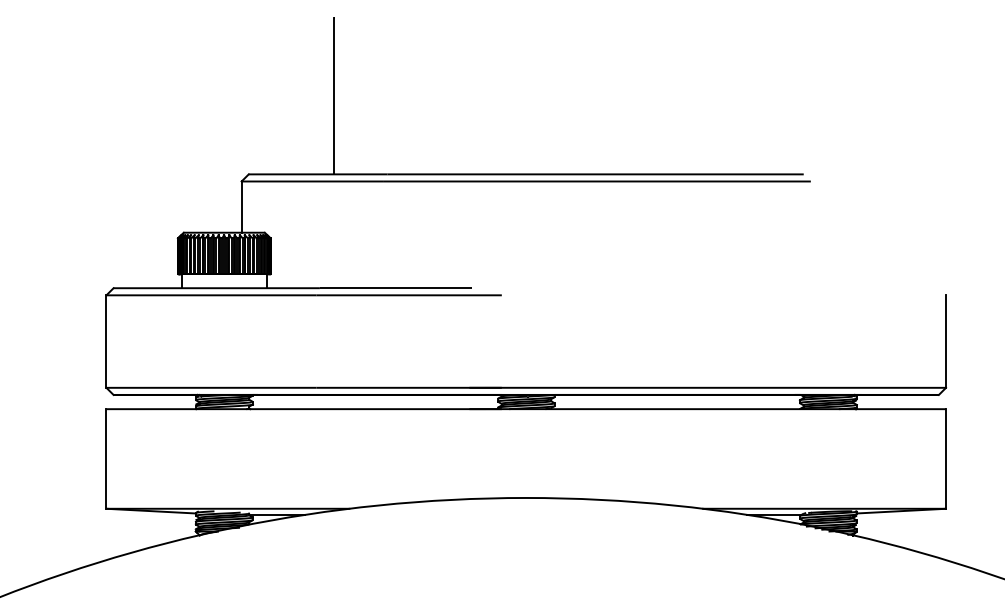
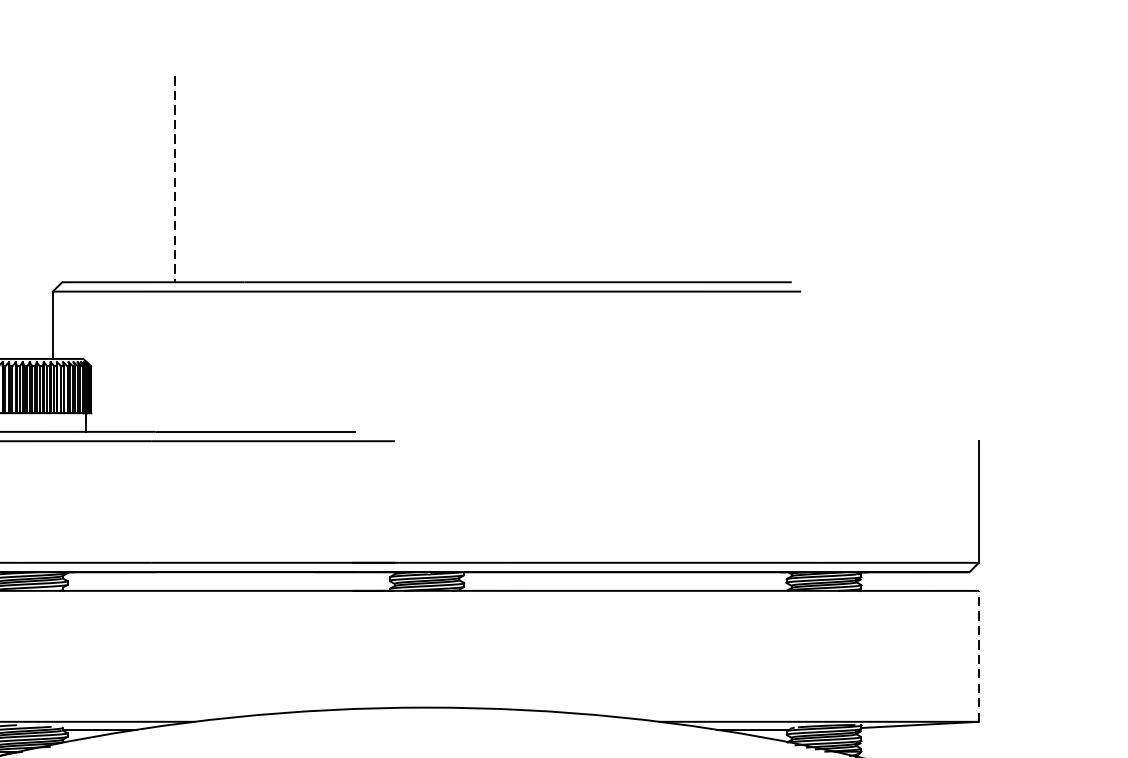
line: (334, 96) -> (174, 179), solid -> dashed
line: (946, 458) -> (979, 655), solid -> dashed

